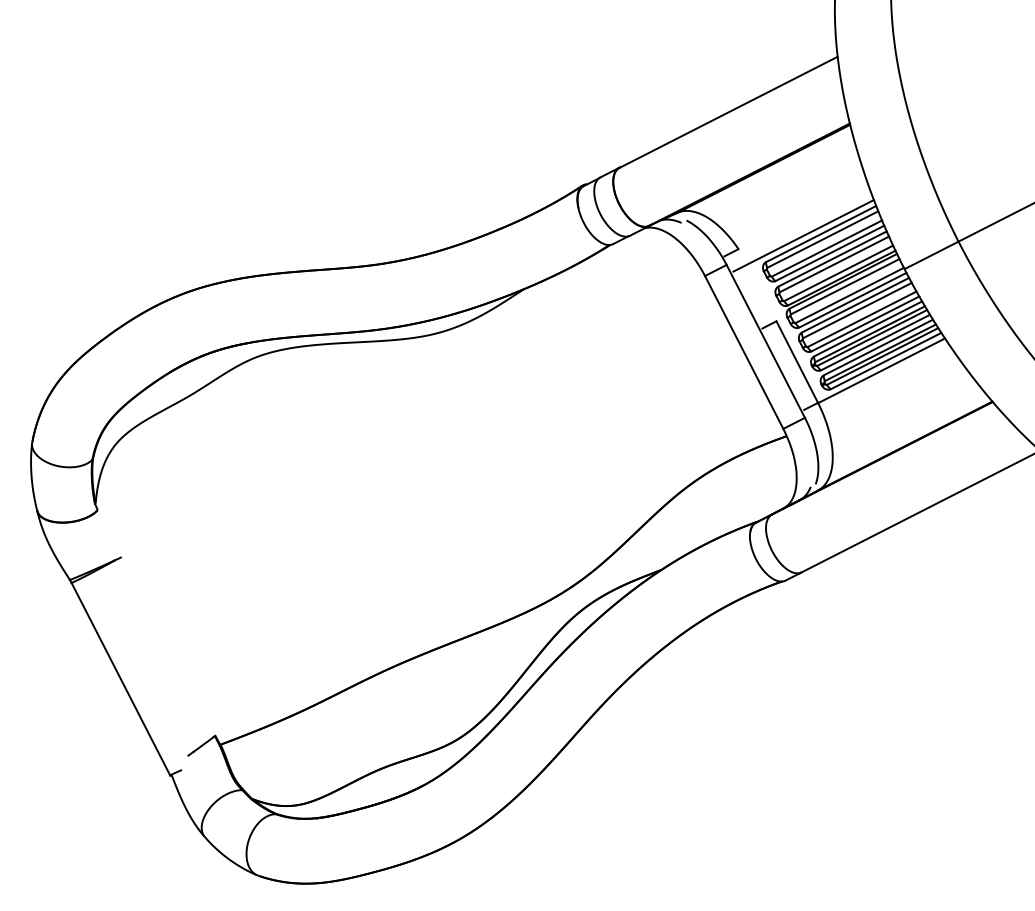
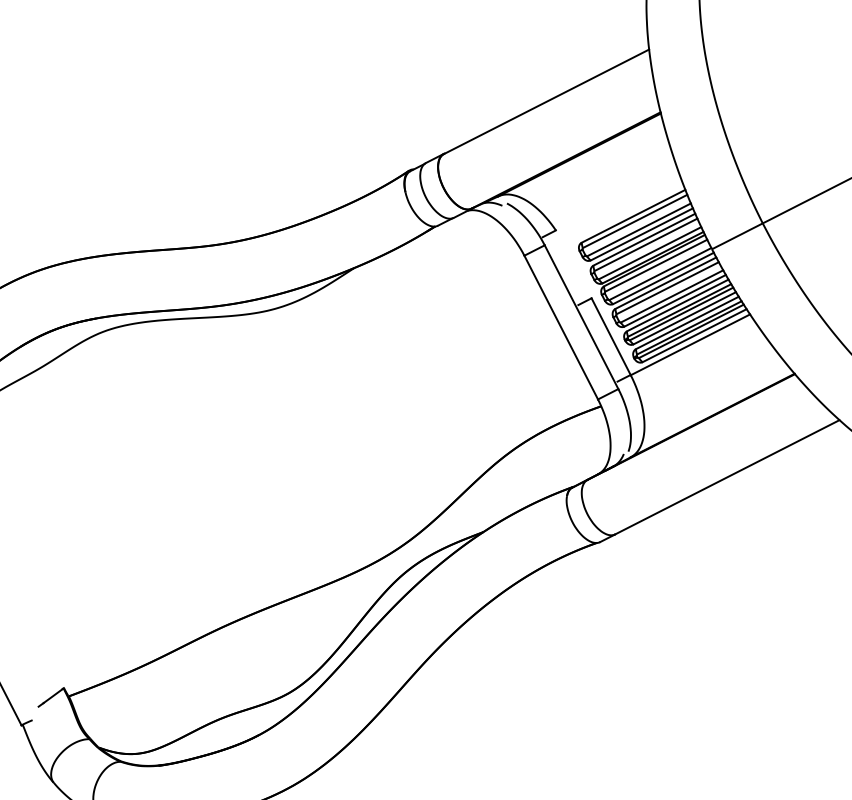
line: (803, 235) -> (617, 217), removed

